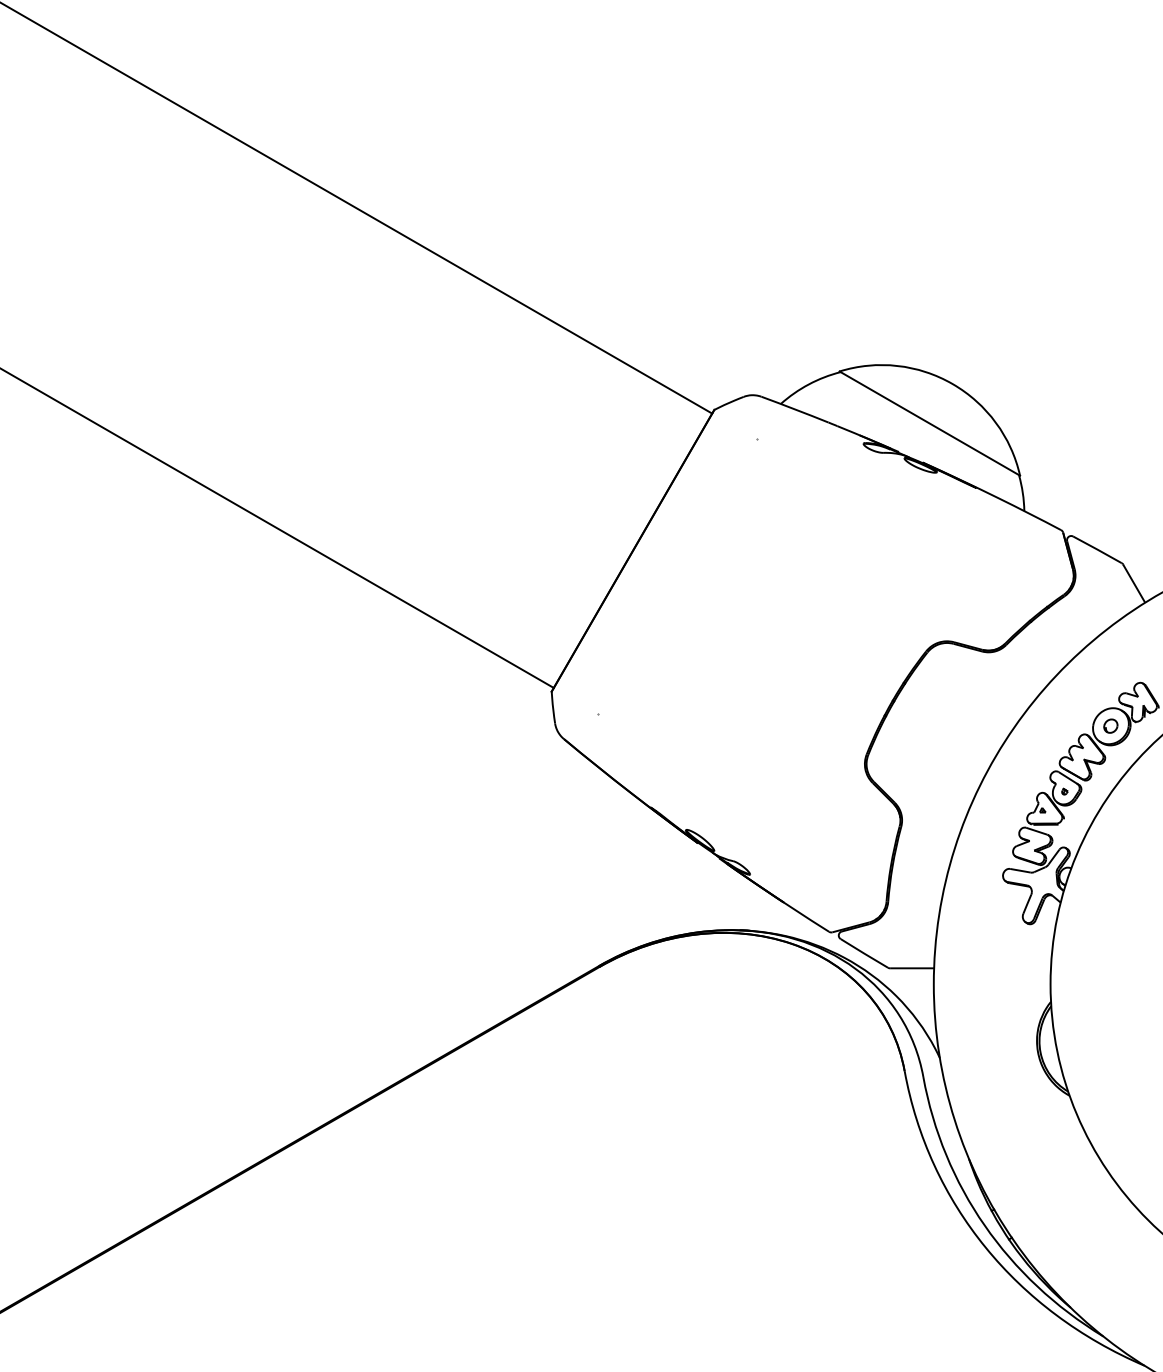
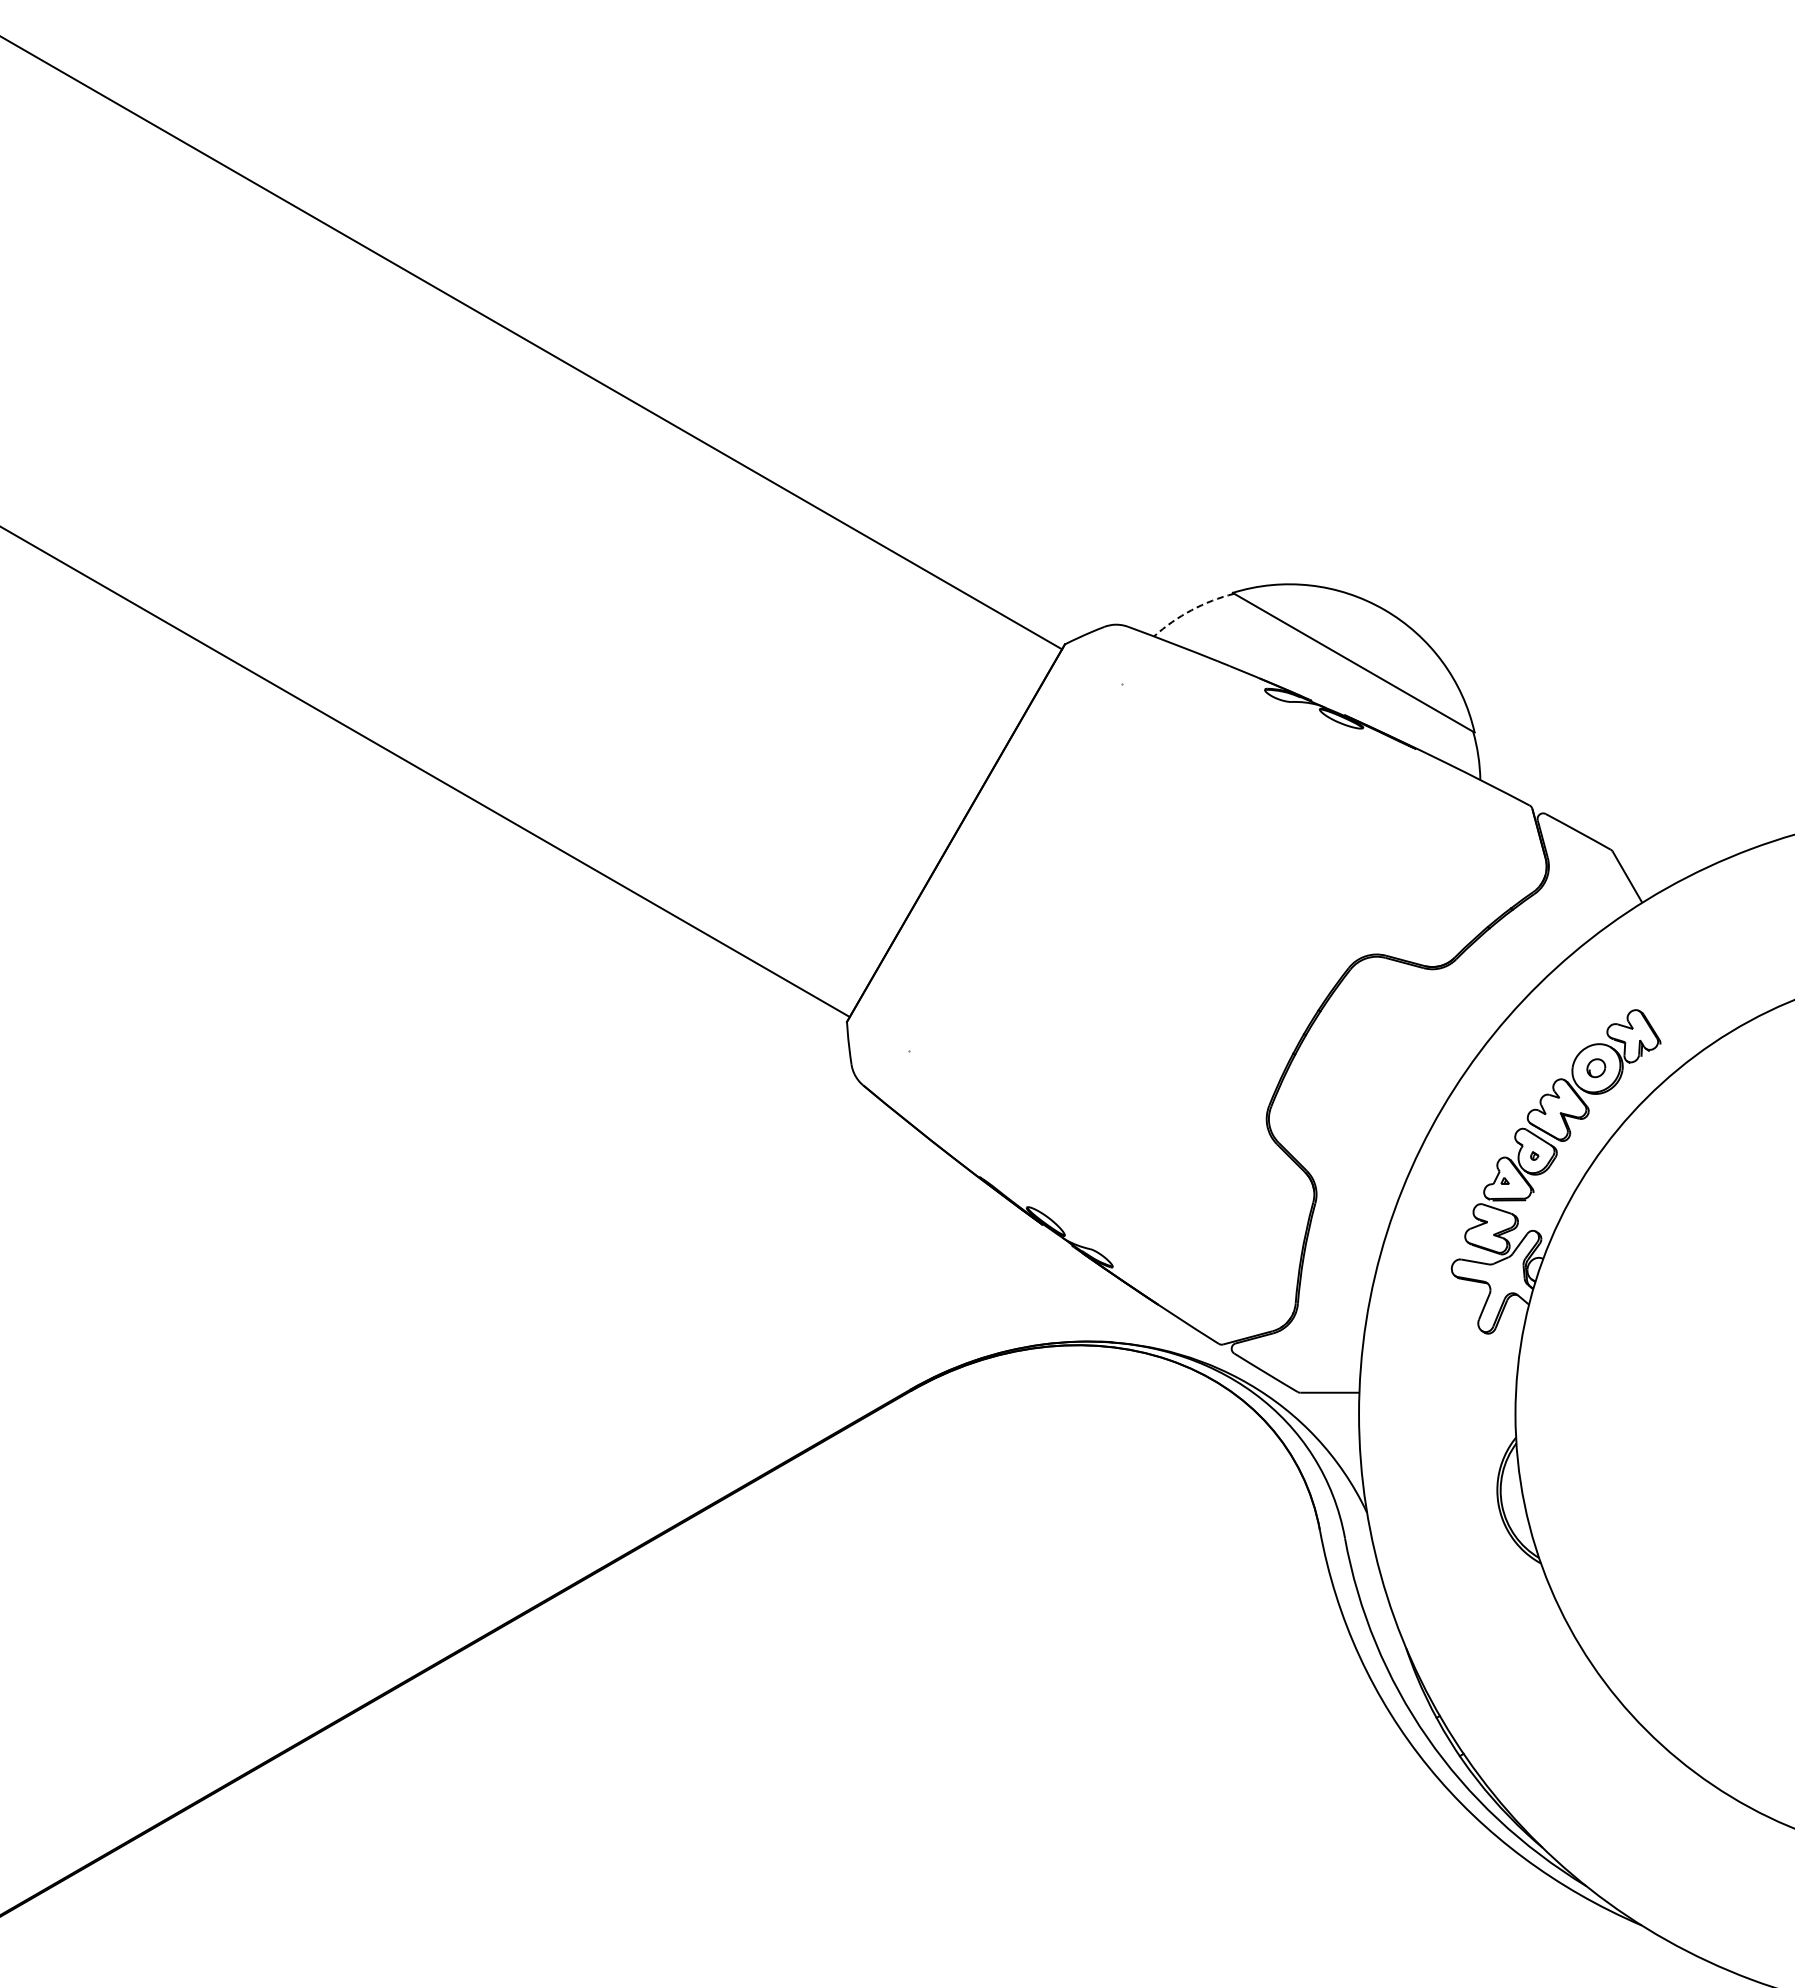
arc: (808, 384) -> (1191, 610), solid -> dashed

